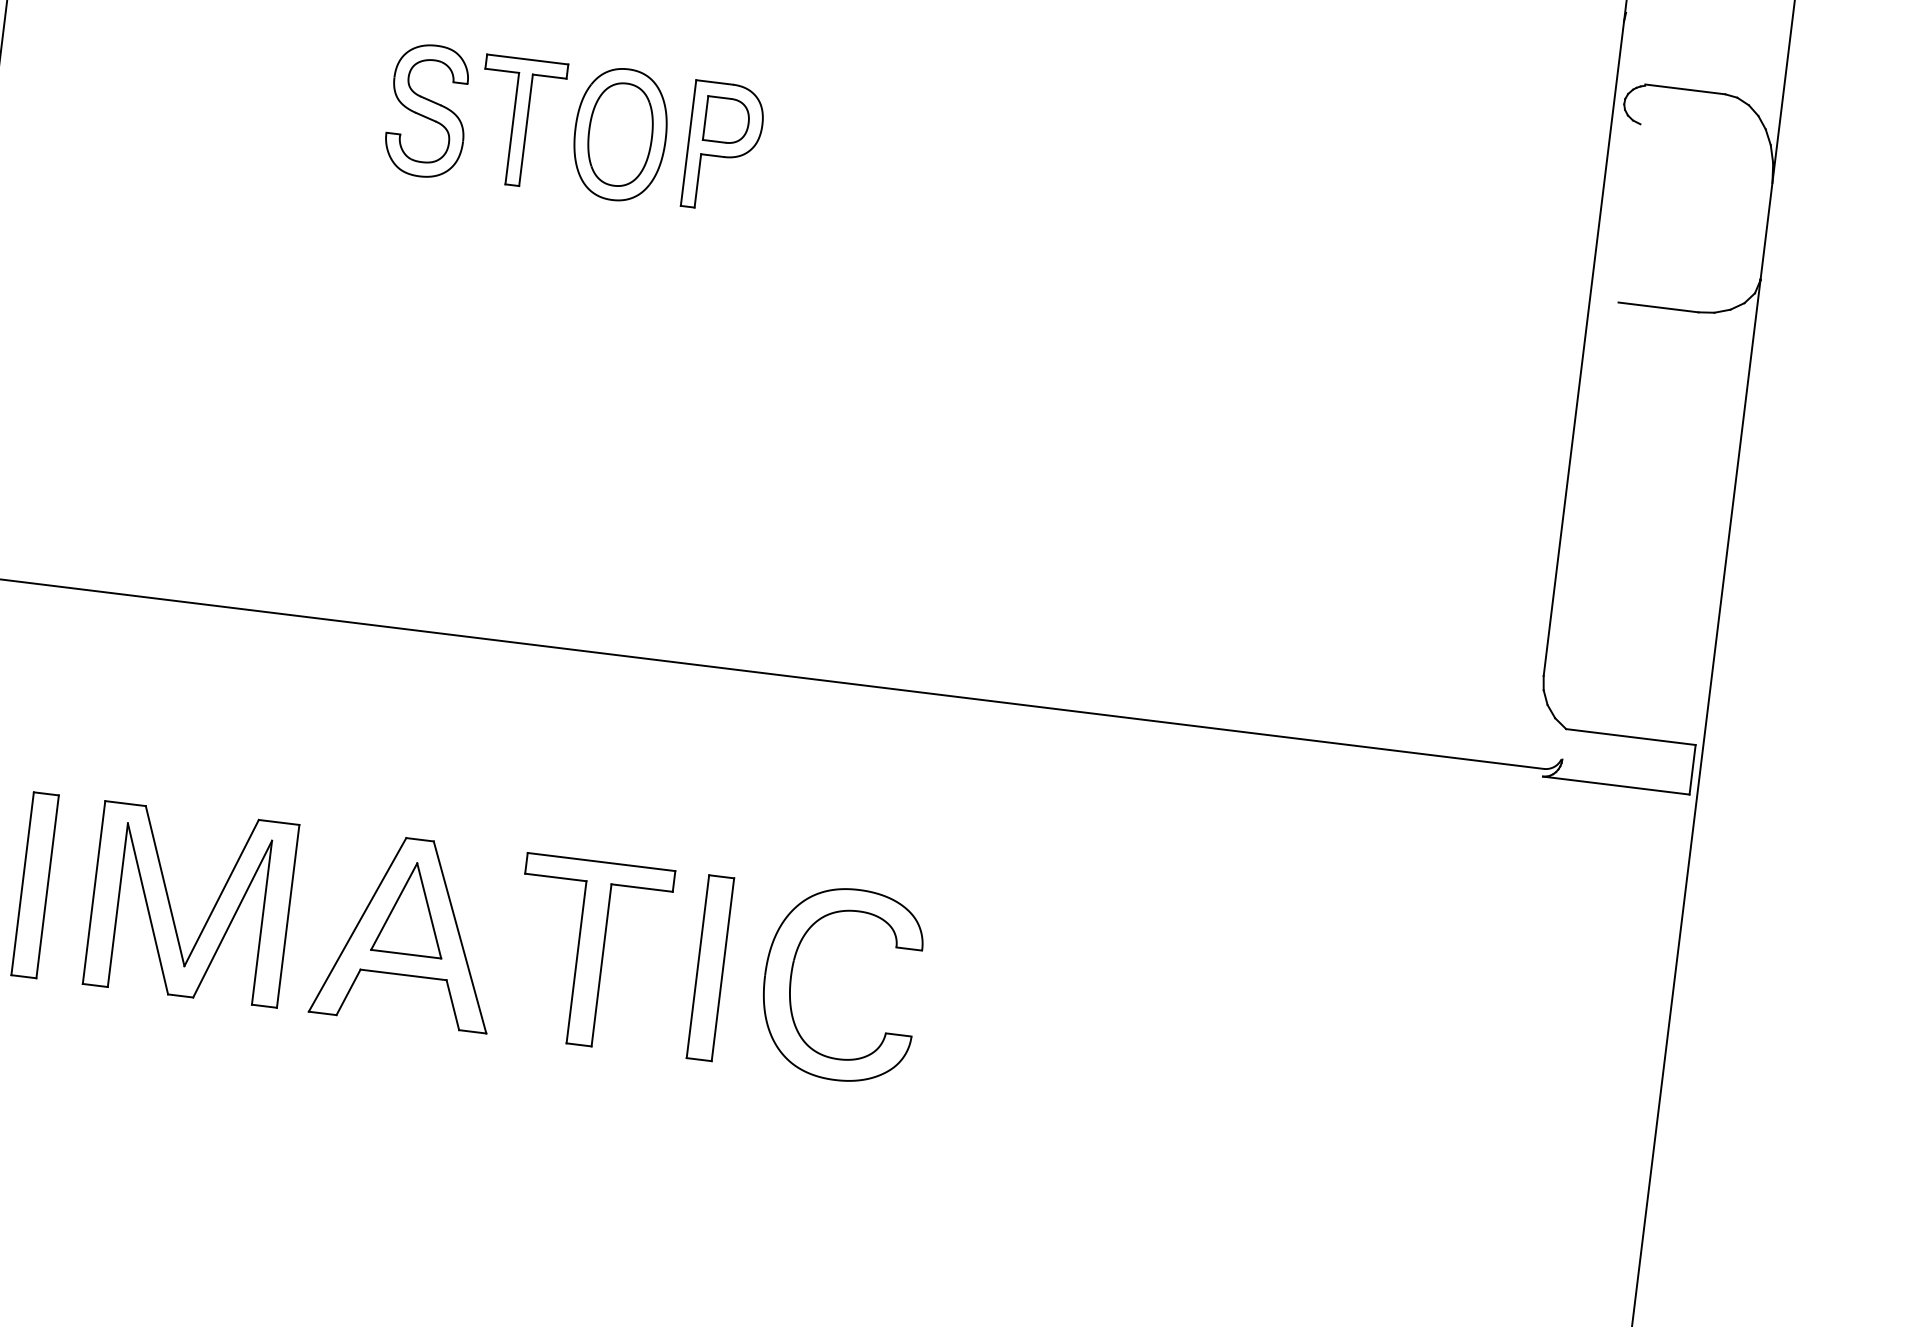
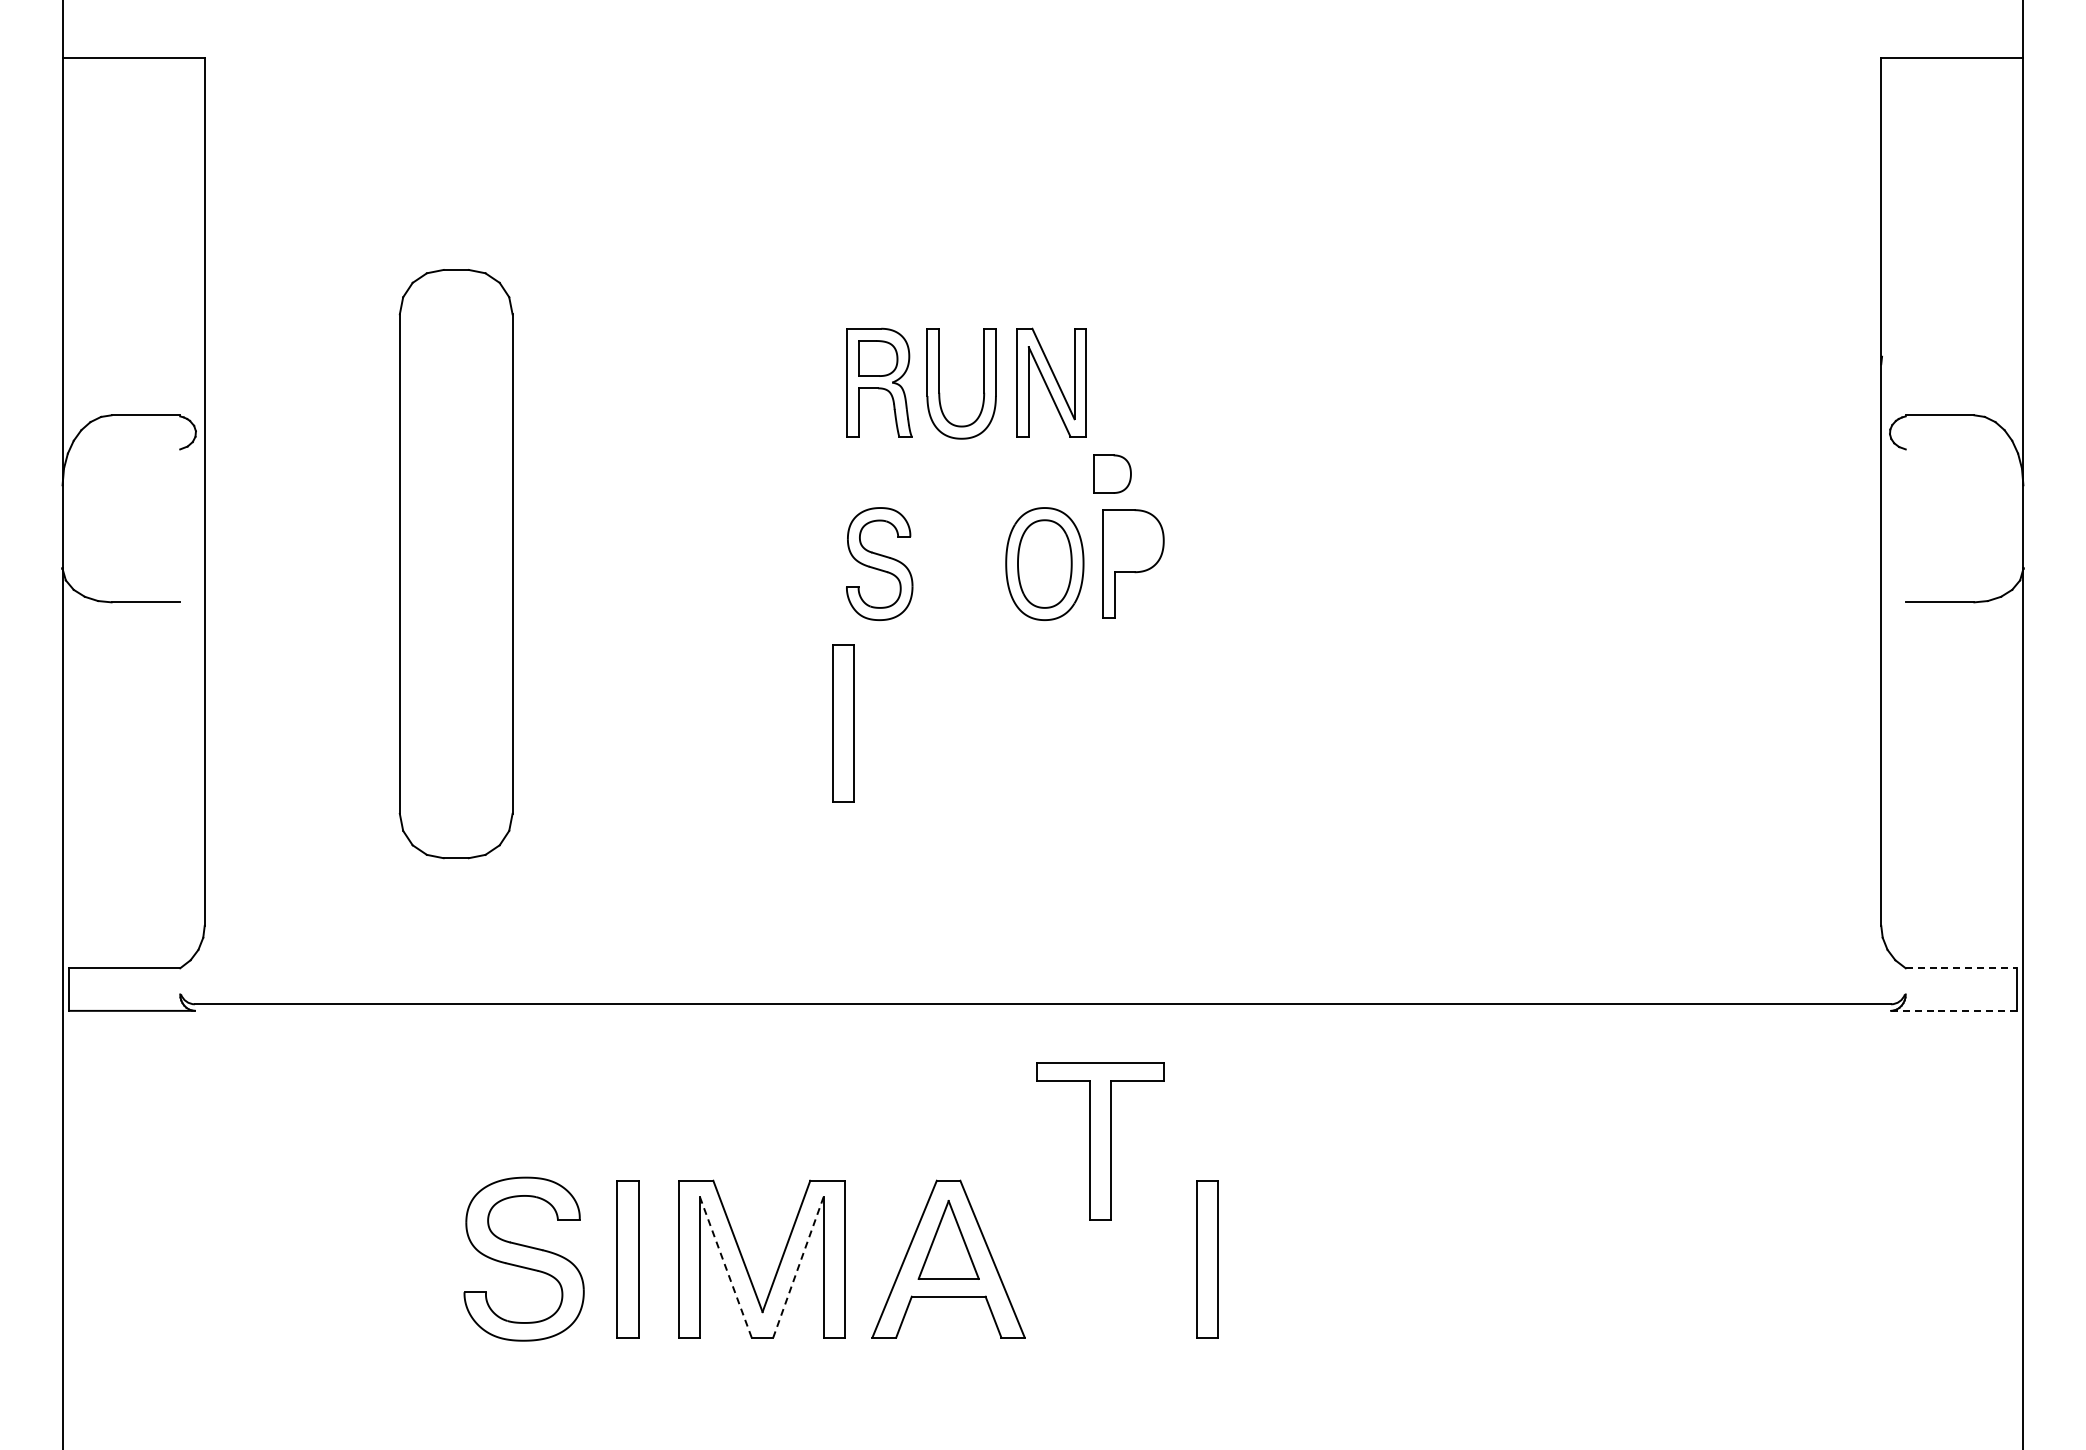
part: (727, 119) -> (1112, 473), moved
part: (519, 121) -> (958, 563), removed
part: (362, 291) -> (843, 723), added
line: (1631, 737) -> (1961, 968), solid -> dashed
line: (1615, 785) -> (1953, 1010), solid -> dashed
line: (147, 908) -> (725, 1267), solid -> dashed
line: (232, 919) -> (798, 1267), solid -> dashed
part: (590, 953) -> (1100, 1141), moved
part: (792, 977) -> (1277, 1258), removed

